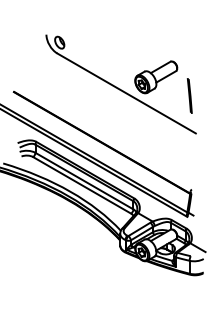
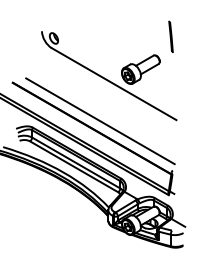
line: (189, 95) -> (170, 36), moved
line: (110, 134) -> (99, 121), added

